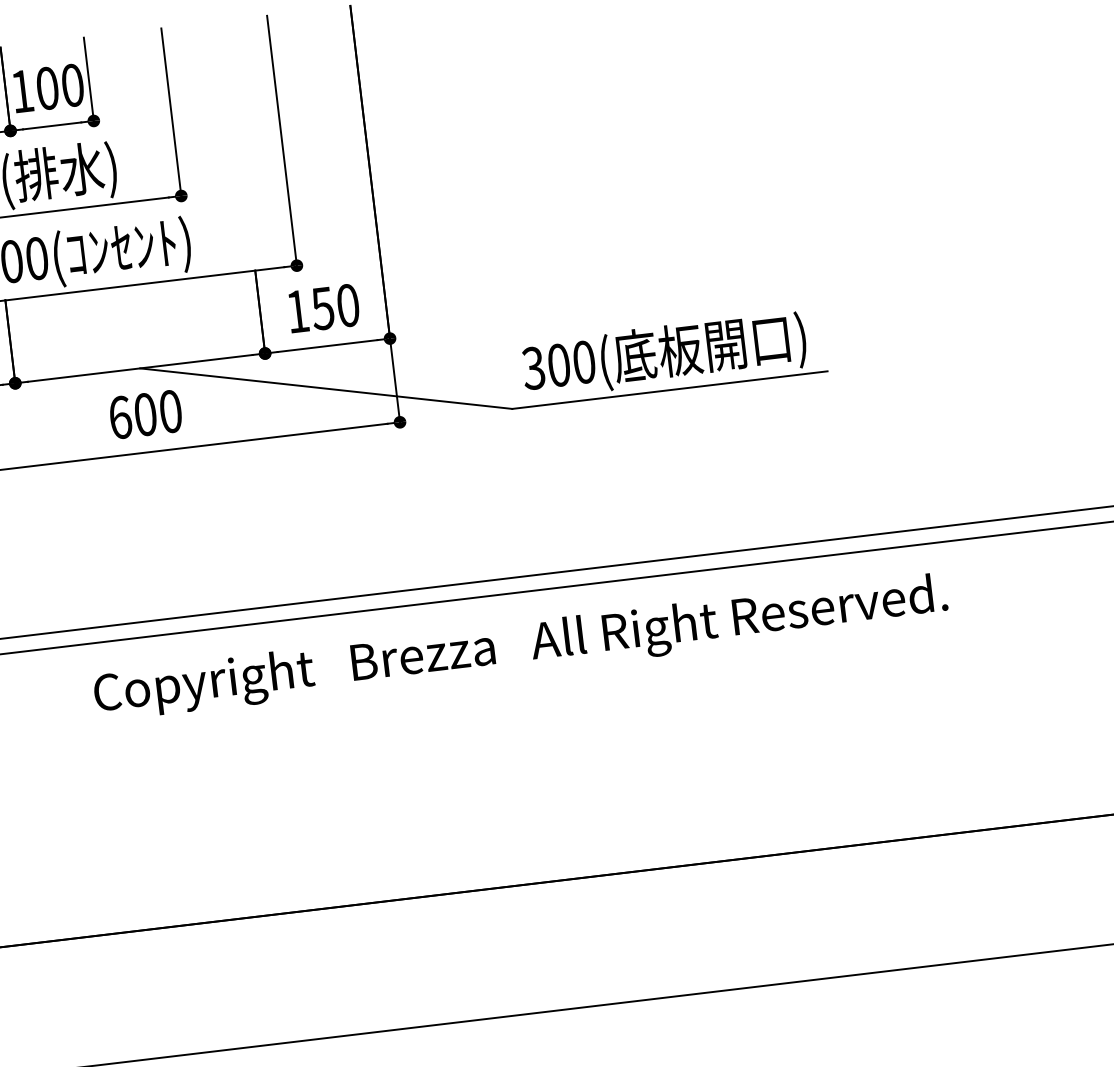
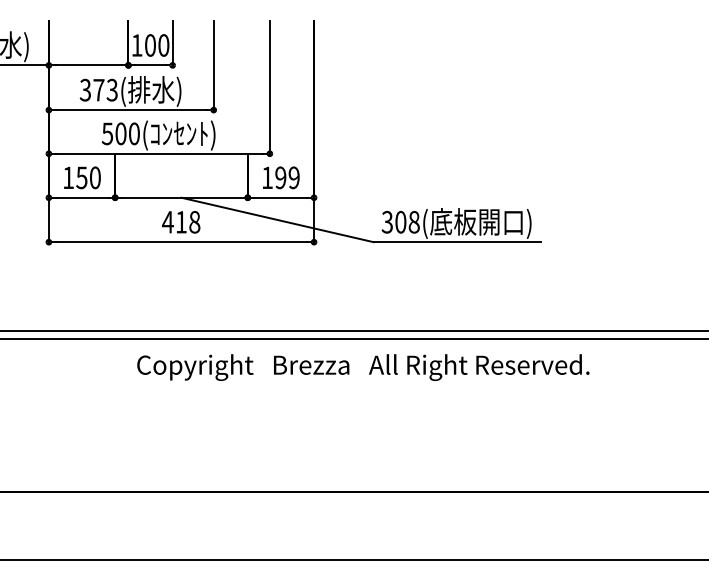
text: (335, 306) -> (287, 177), 150 -> 199
text: (582, 362) -> (413, 222), 300( -> 308(
text: (143, 413) -> (180, 221), 600 -> 418

